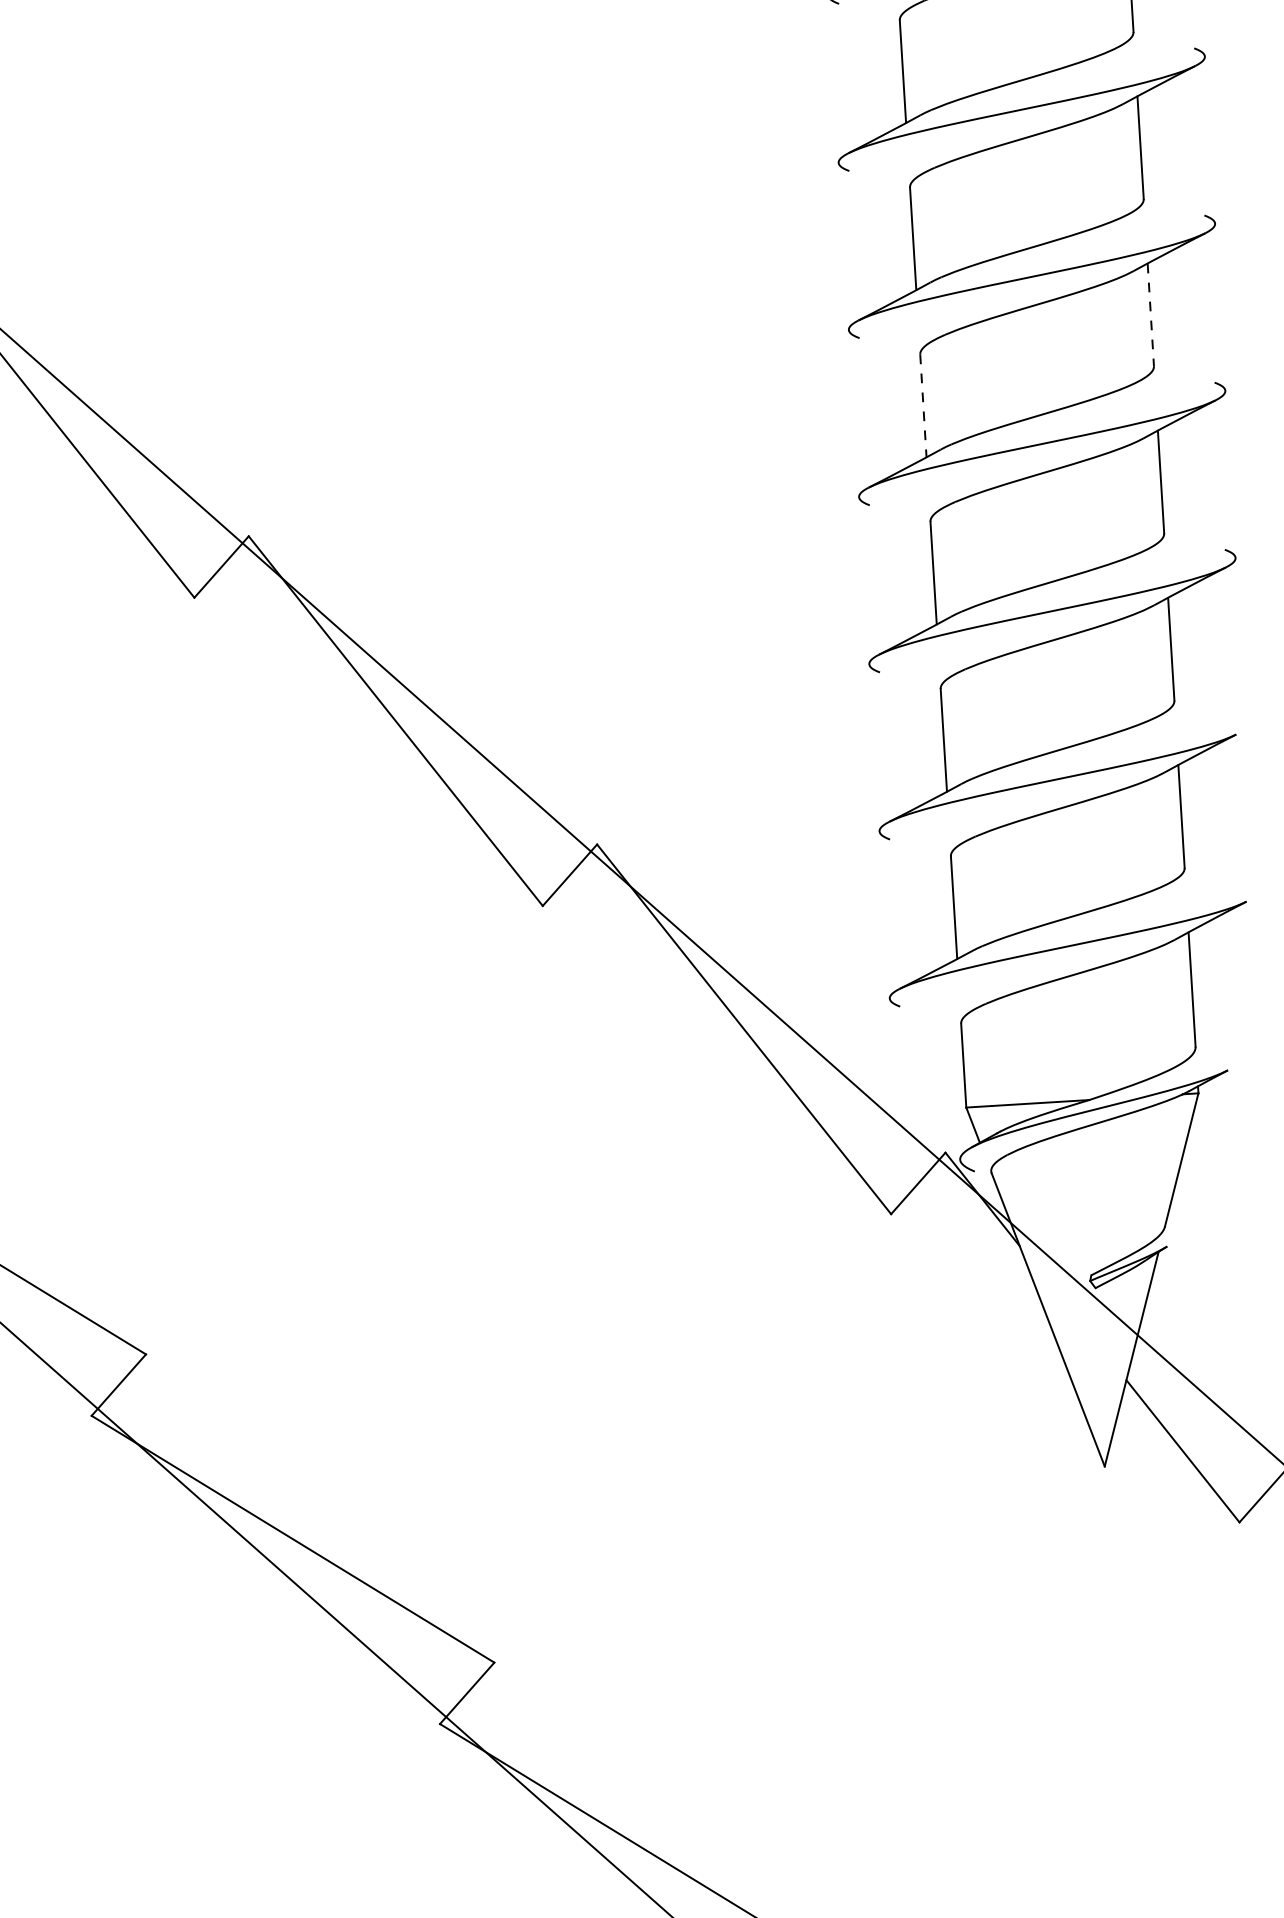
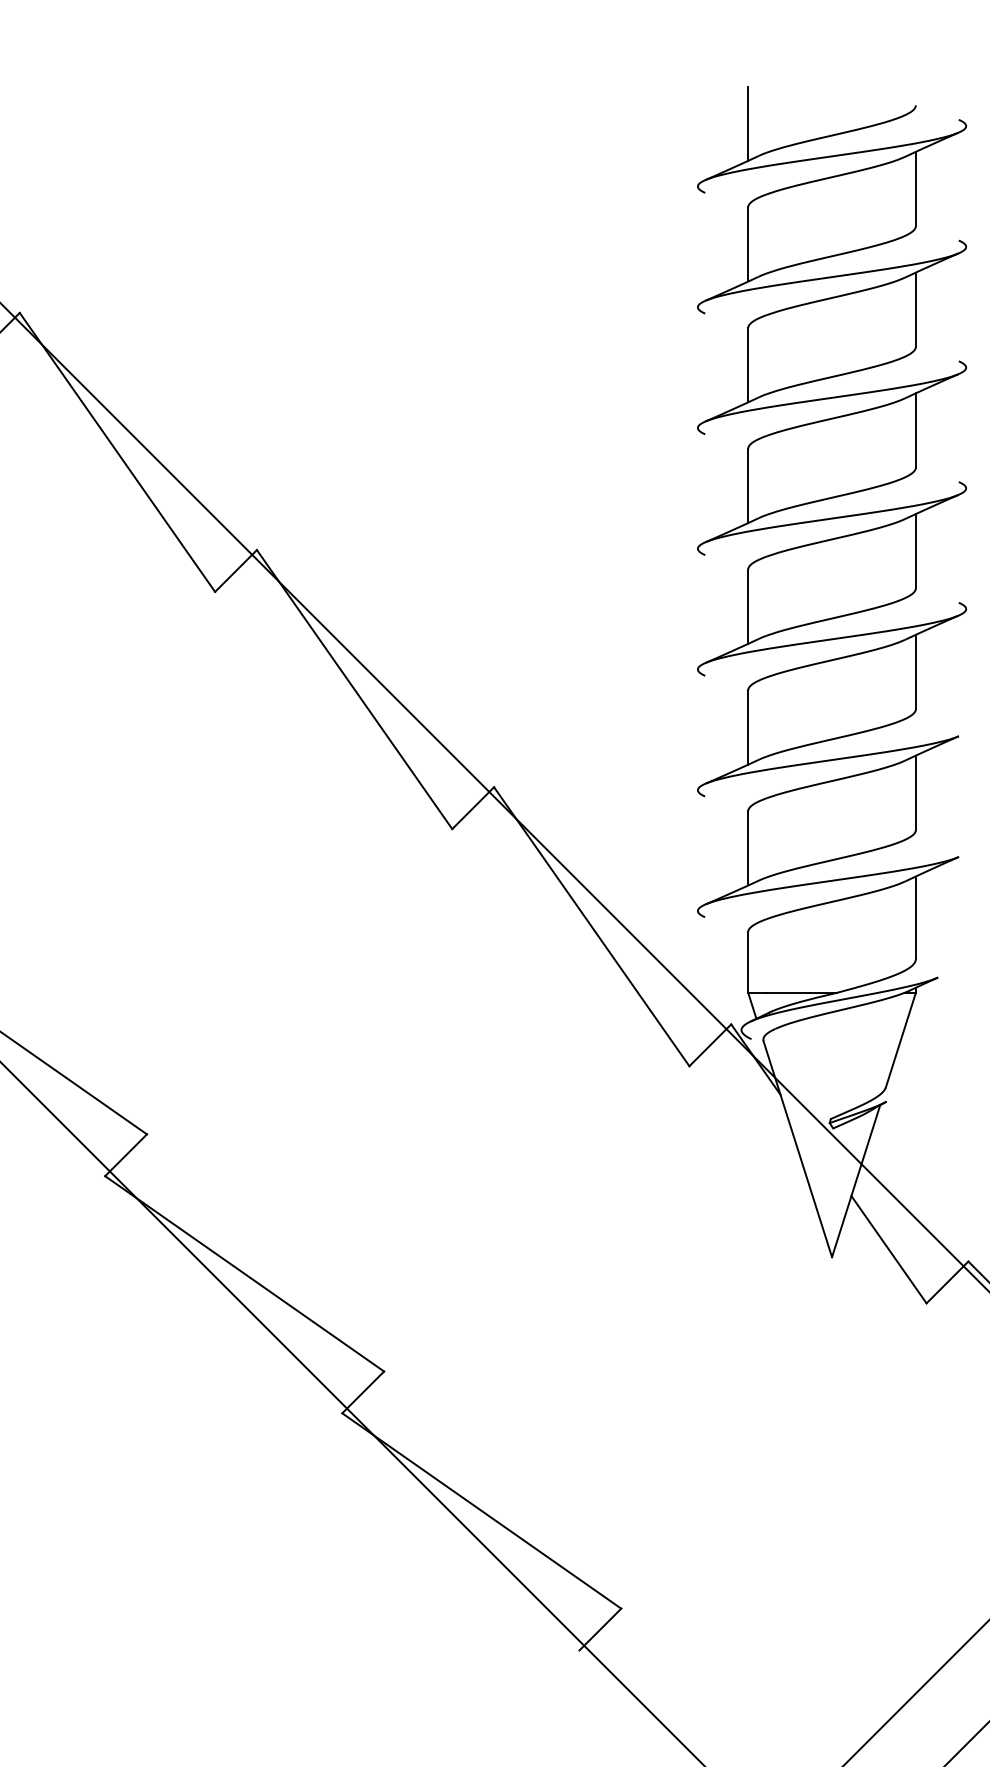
line: (1150, 316) -> (915, 431), dashed -> solid
line: (923, 406) -> (748, 486), dashed -> solid

